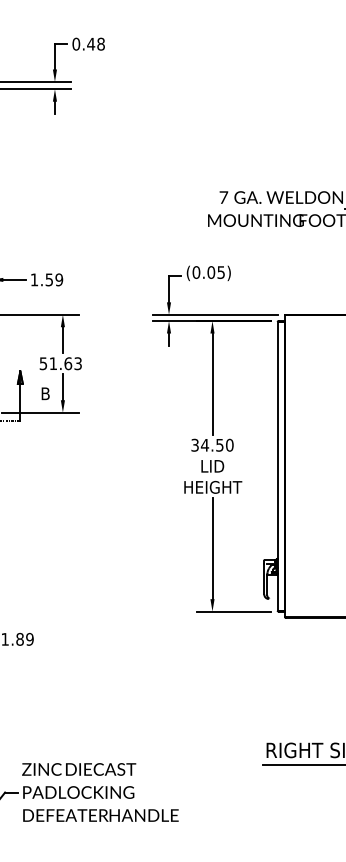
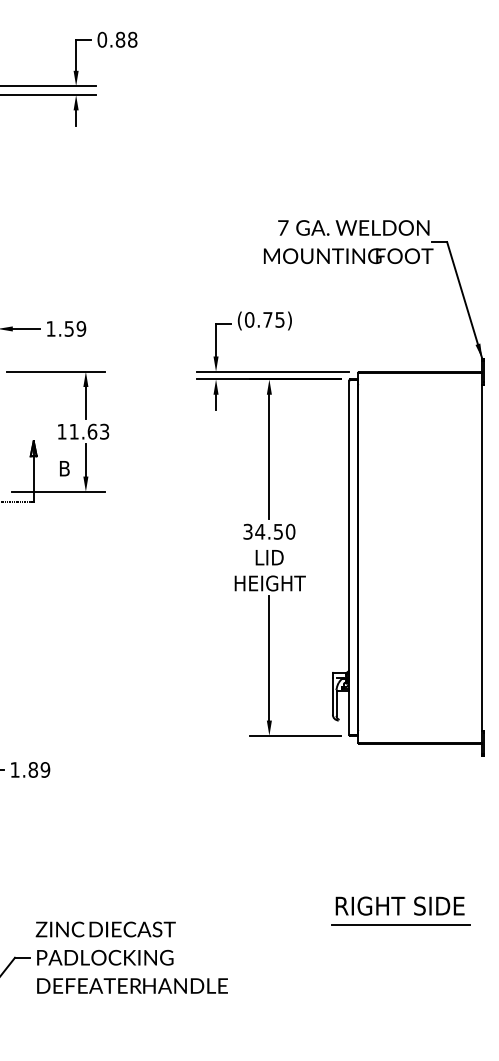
text: (91, 43) -> (120, 39), 0.48 -> 0.88
text: (210, 272) -> (267, 319), (0.05) -> (0.75)
text: (43, 363) -> (61, 431), 51.63 -> 11.63

